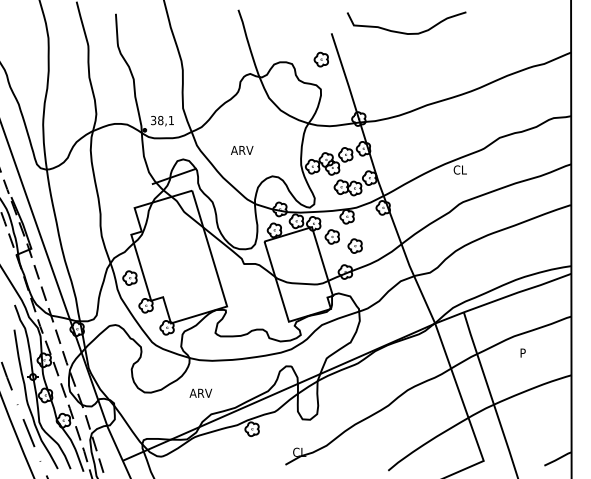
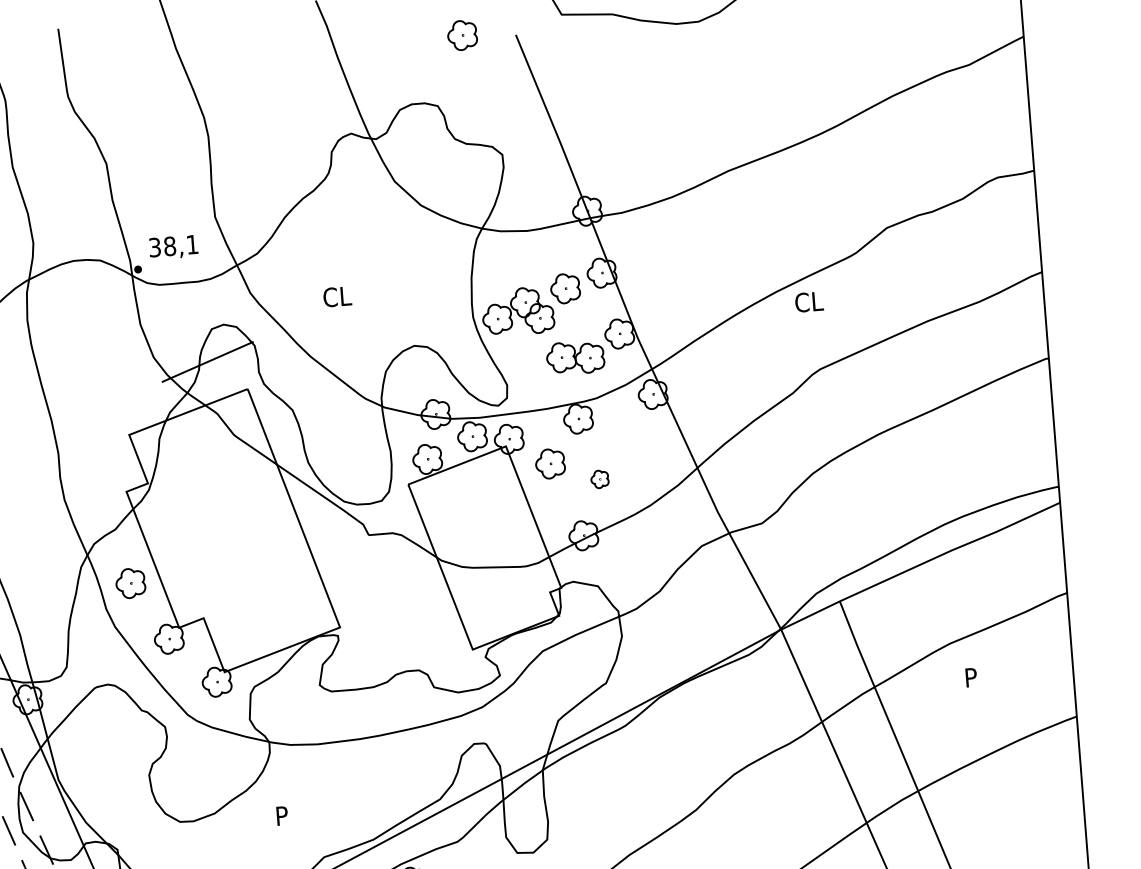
part: (320, 59) -> (460, 35), moved
text: (242, 150) -> (347, 296), ARV -> CL
part: (354, 245) -> (598, 478), size x0.6
text: (200, 392) -> (297, 812), ARV -> P

